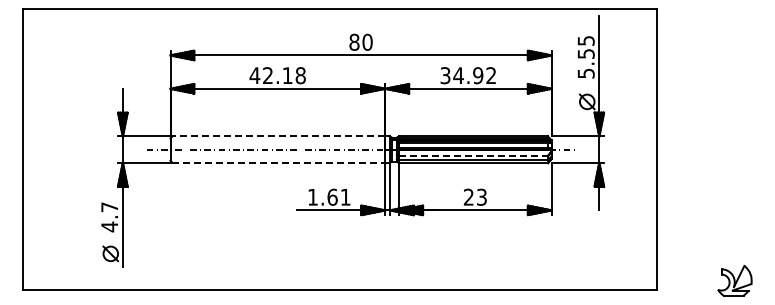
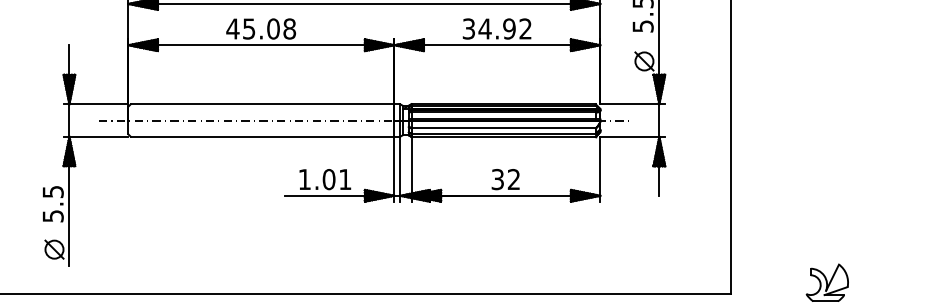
text: (277, 75) -> (260, 28), 42.18 -> 45.08
line: (278, 136) -> (262, 104), dashed -> solid
line: (474, 155) -> (504, 127), dashed -> solid
line: (279, 162) -> (263, 136), dashed -> solid
text: (332, 196) -> (329, 178), 1.61 -> 1.01
text: (475, 197) -> (506, 179), 23 -> 32
text: (109, 217) -> (52, 204), 4.7 -> 5.5

